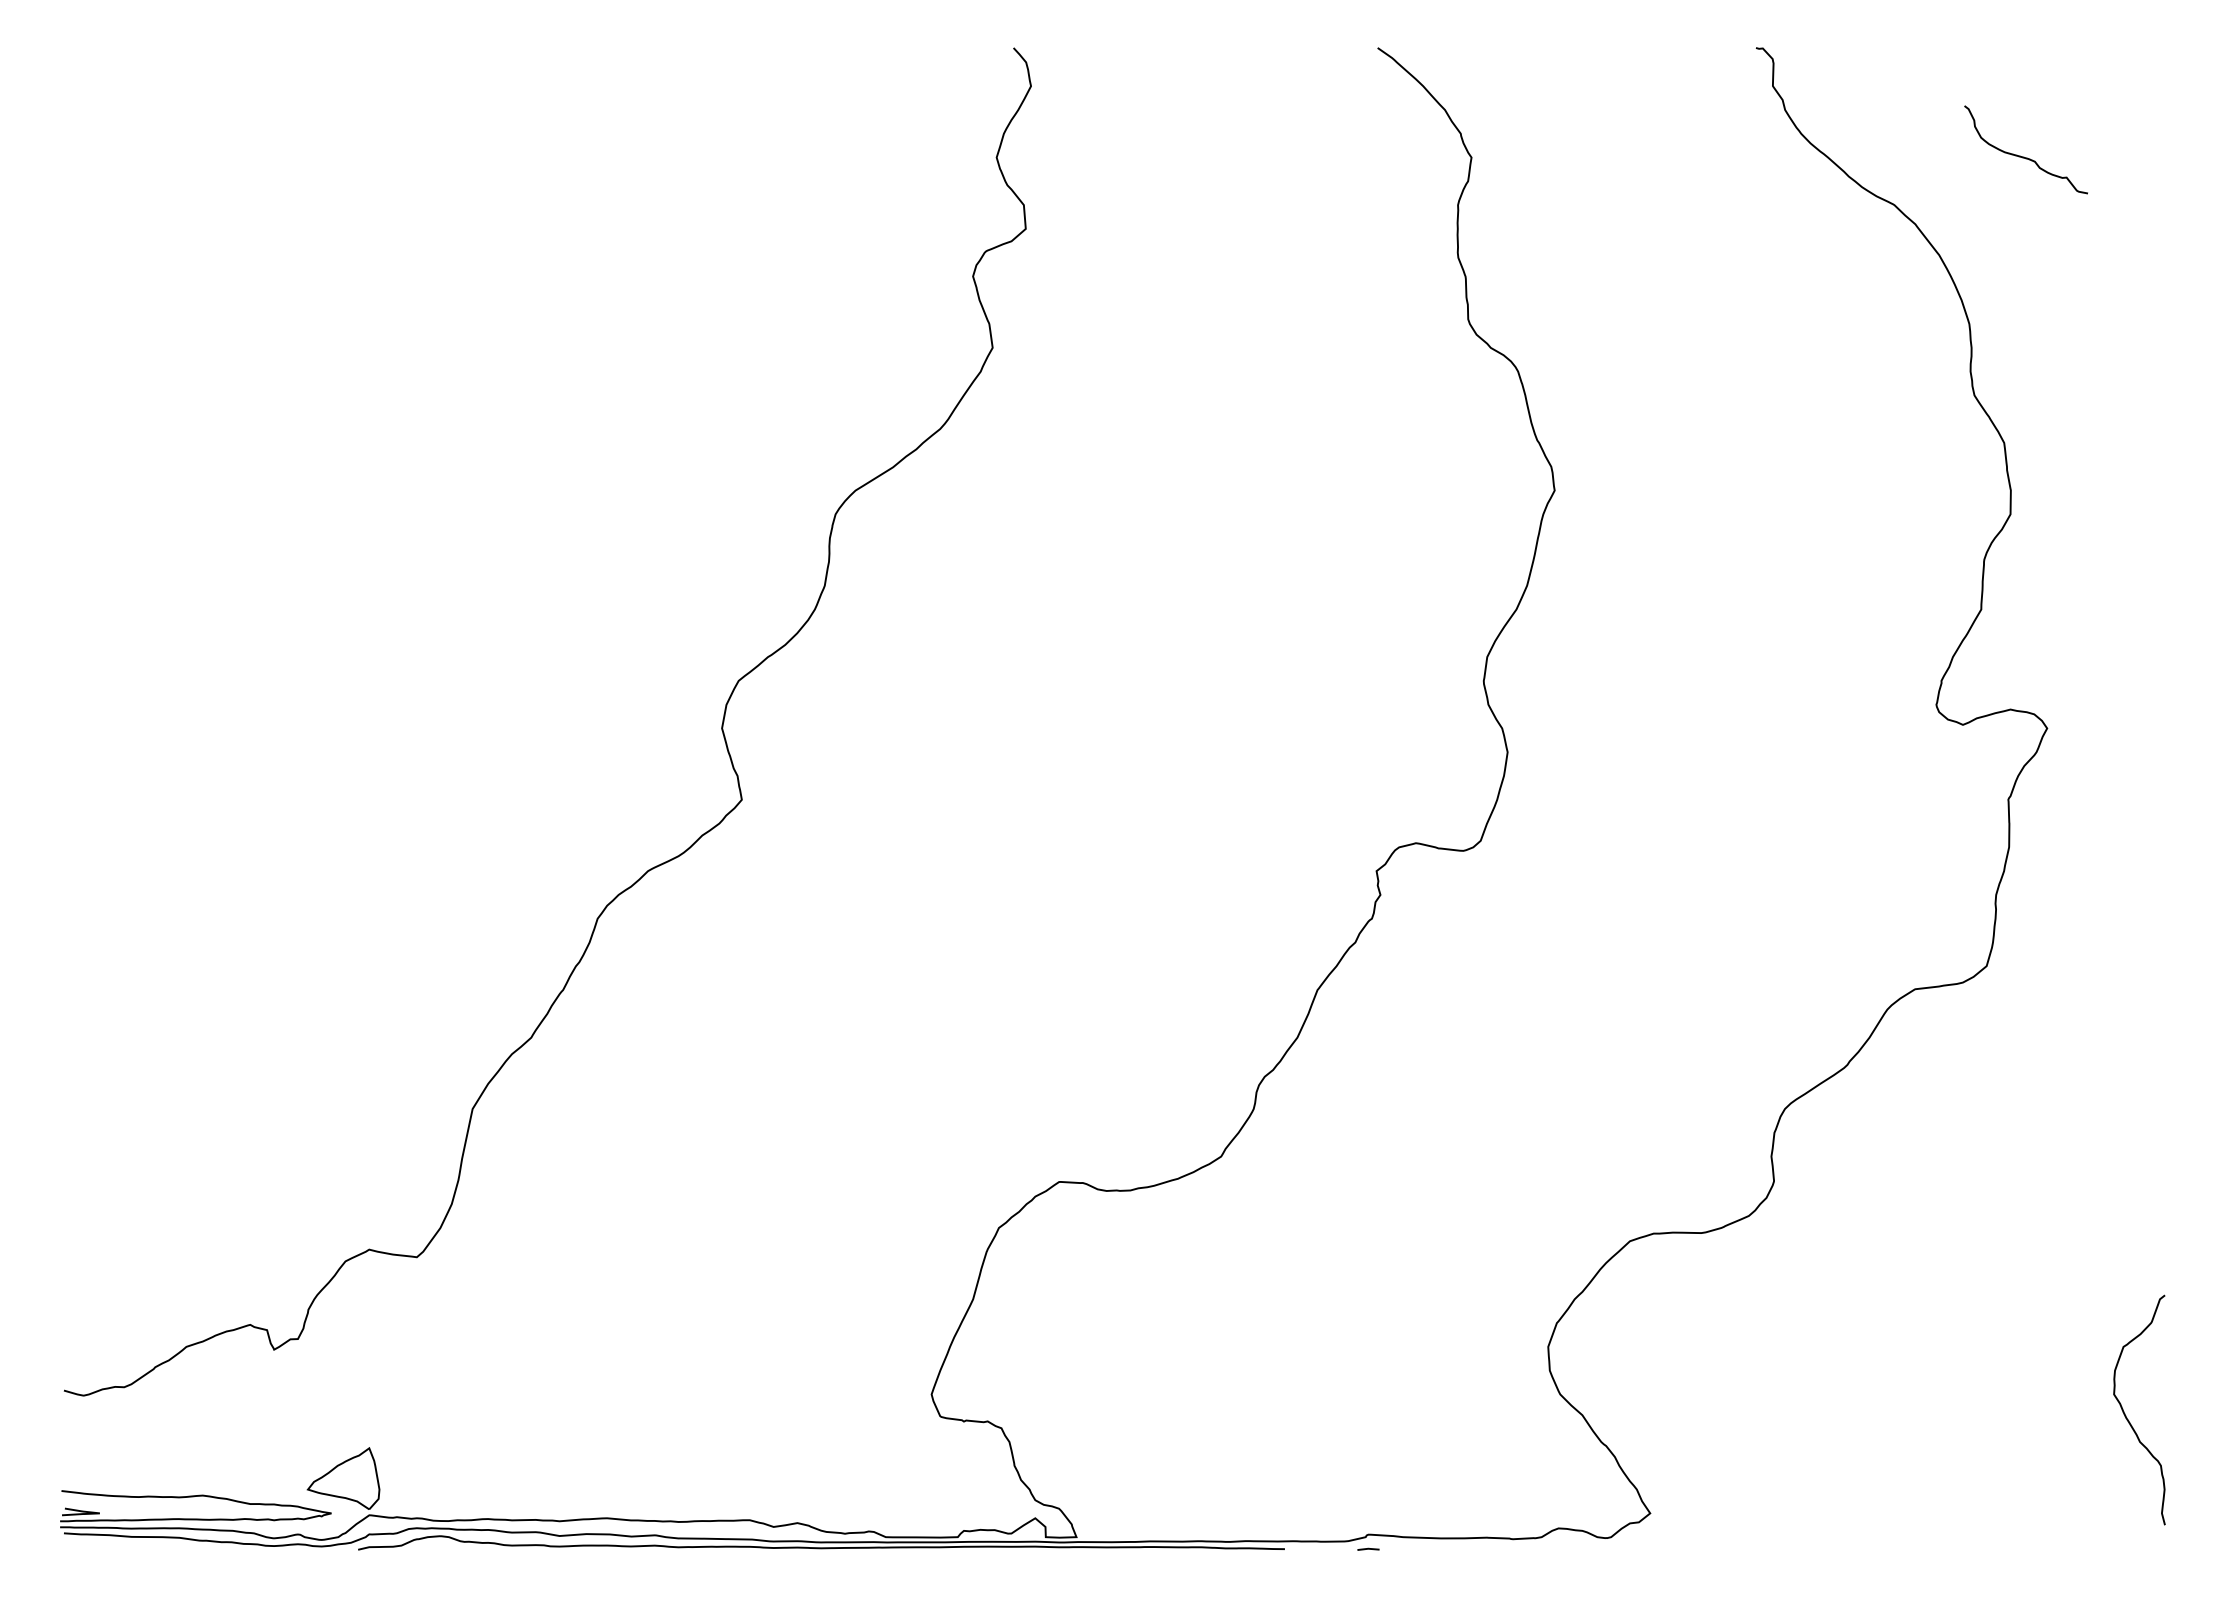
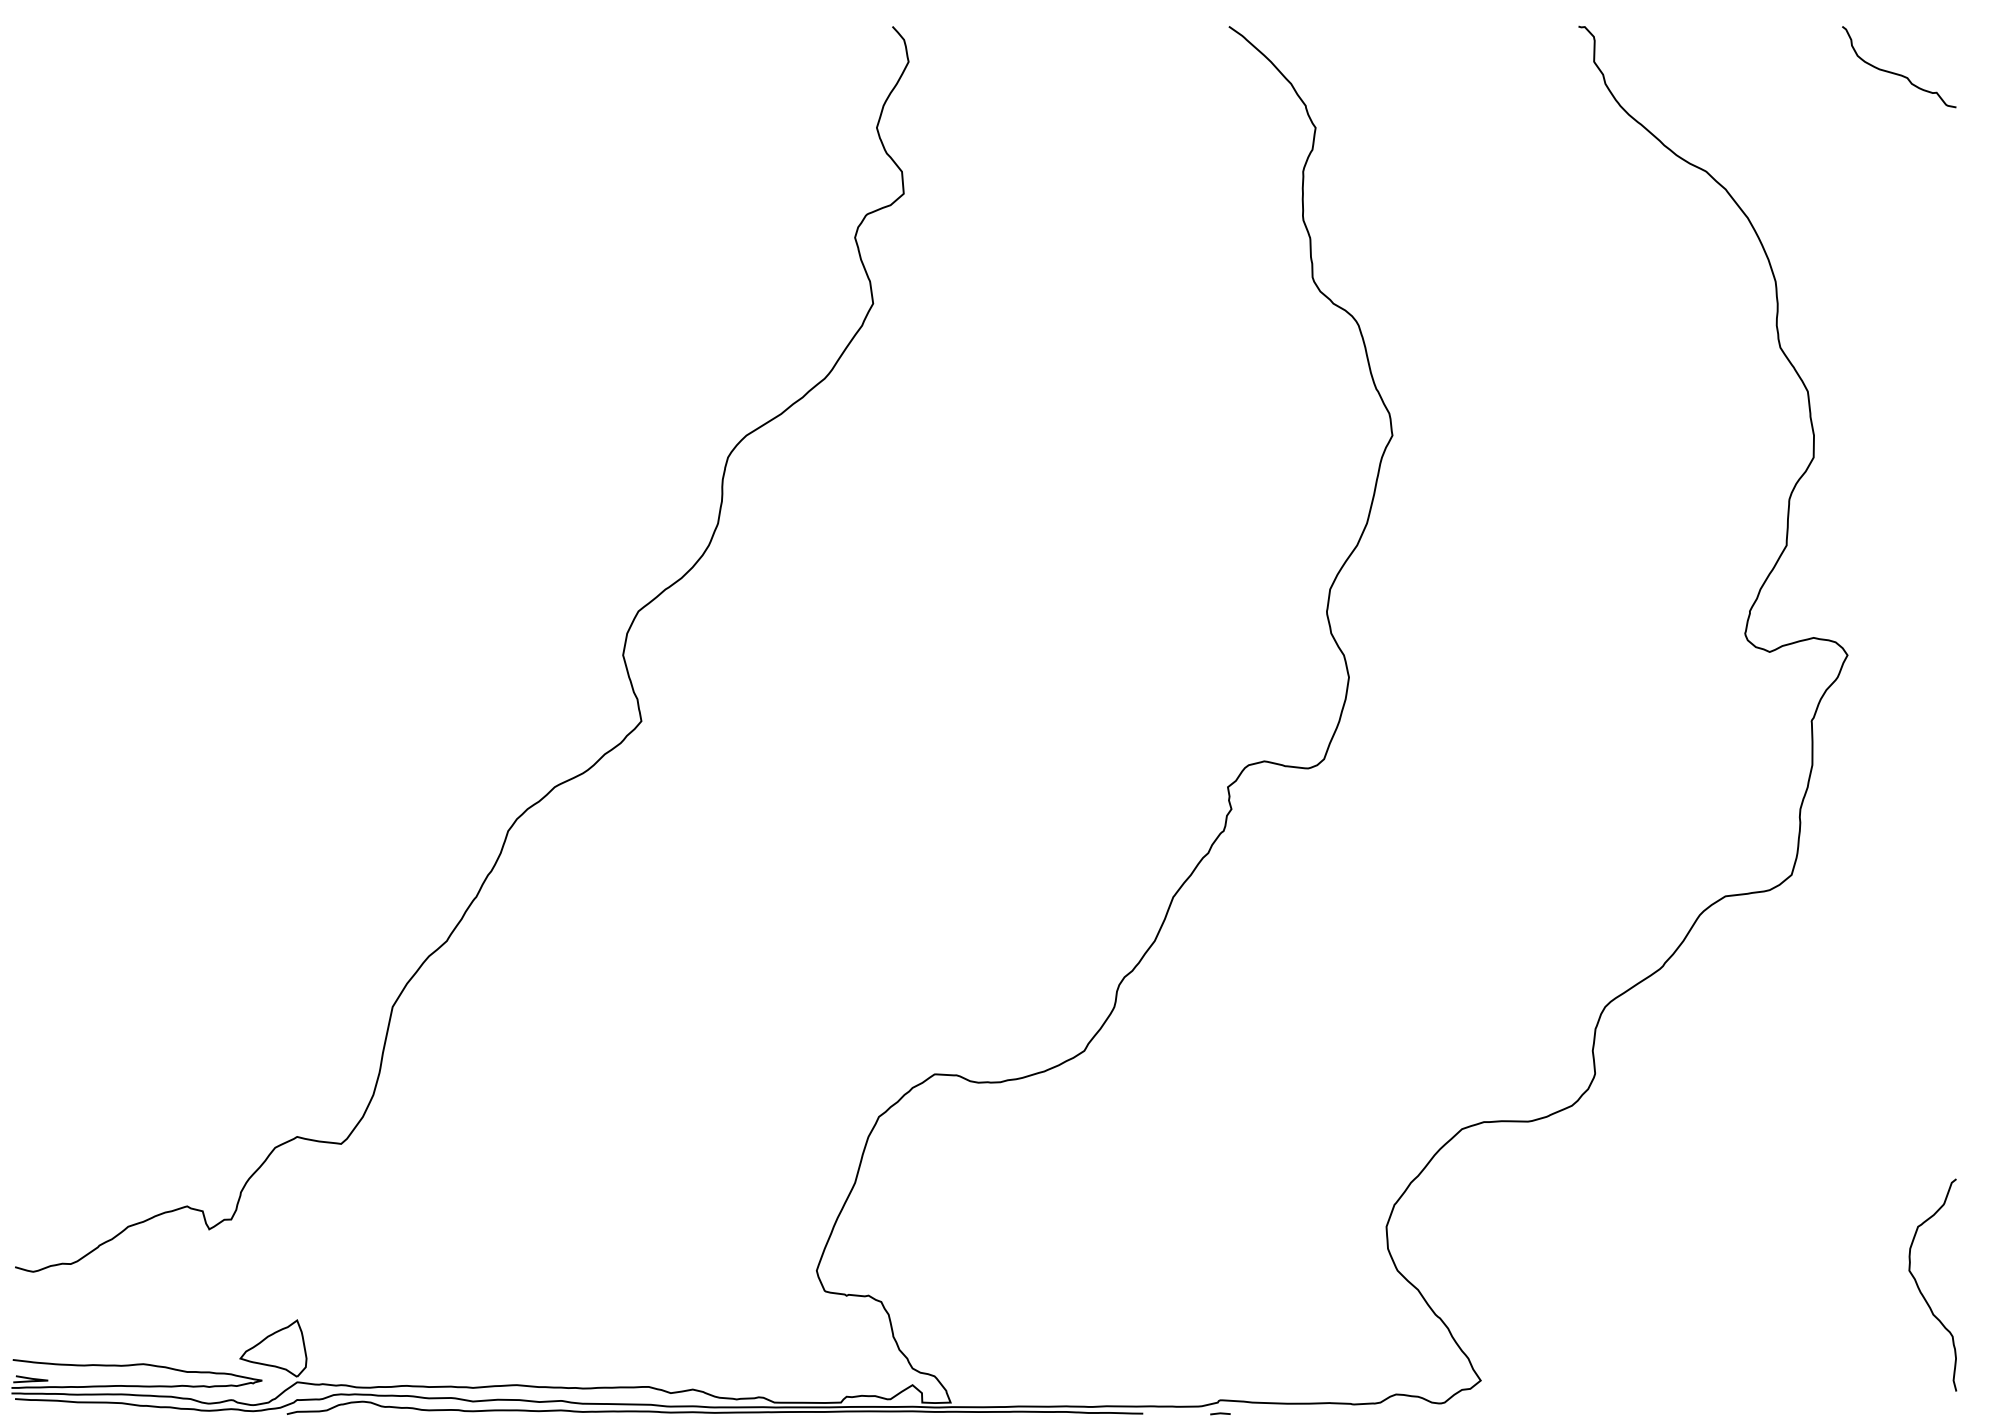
curve: (2024, 156) -> (1897, 73), moved

